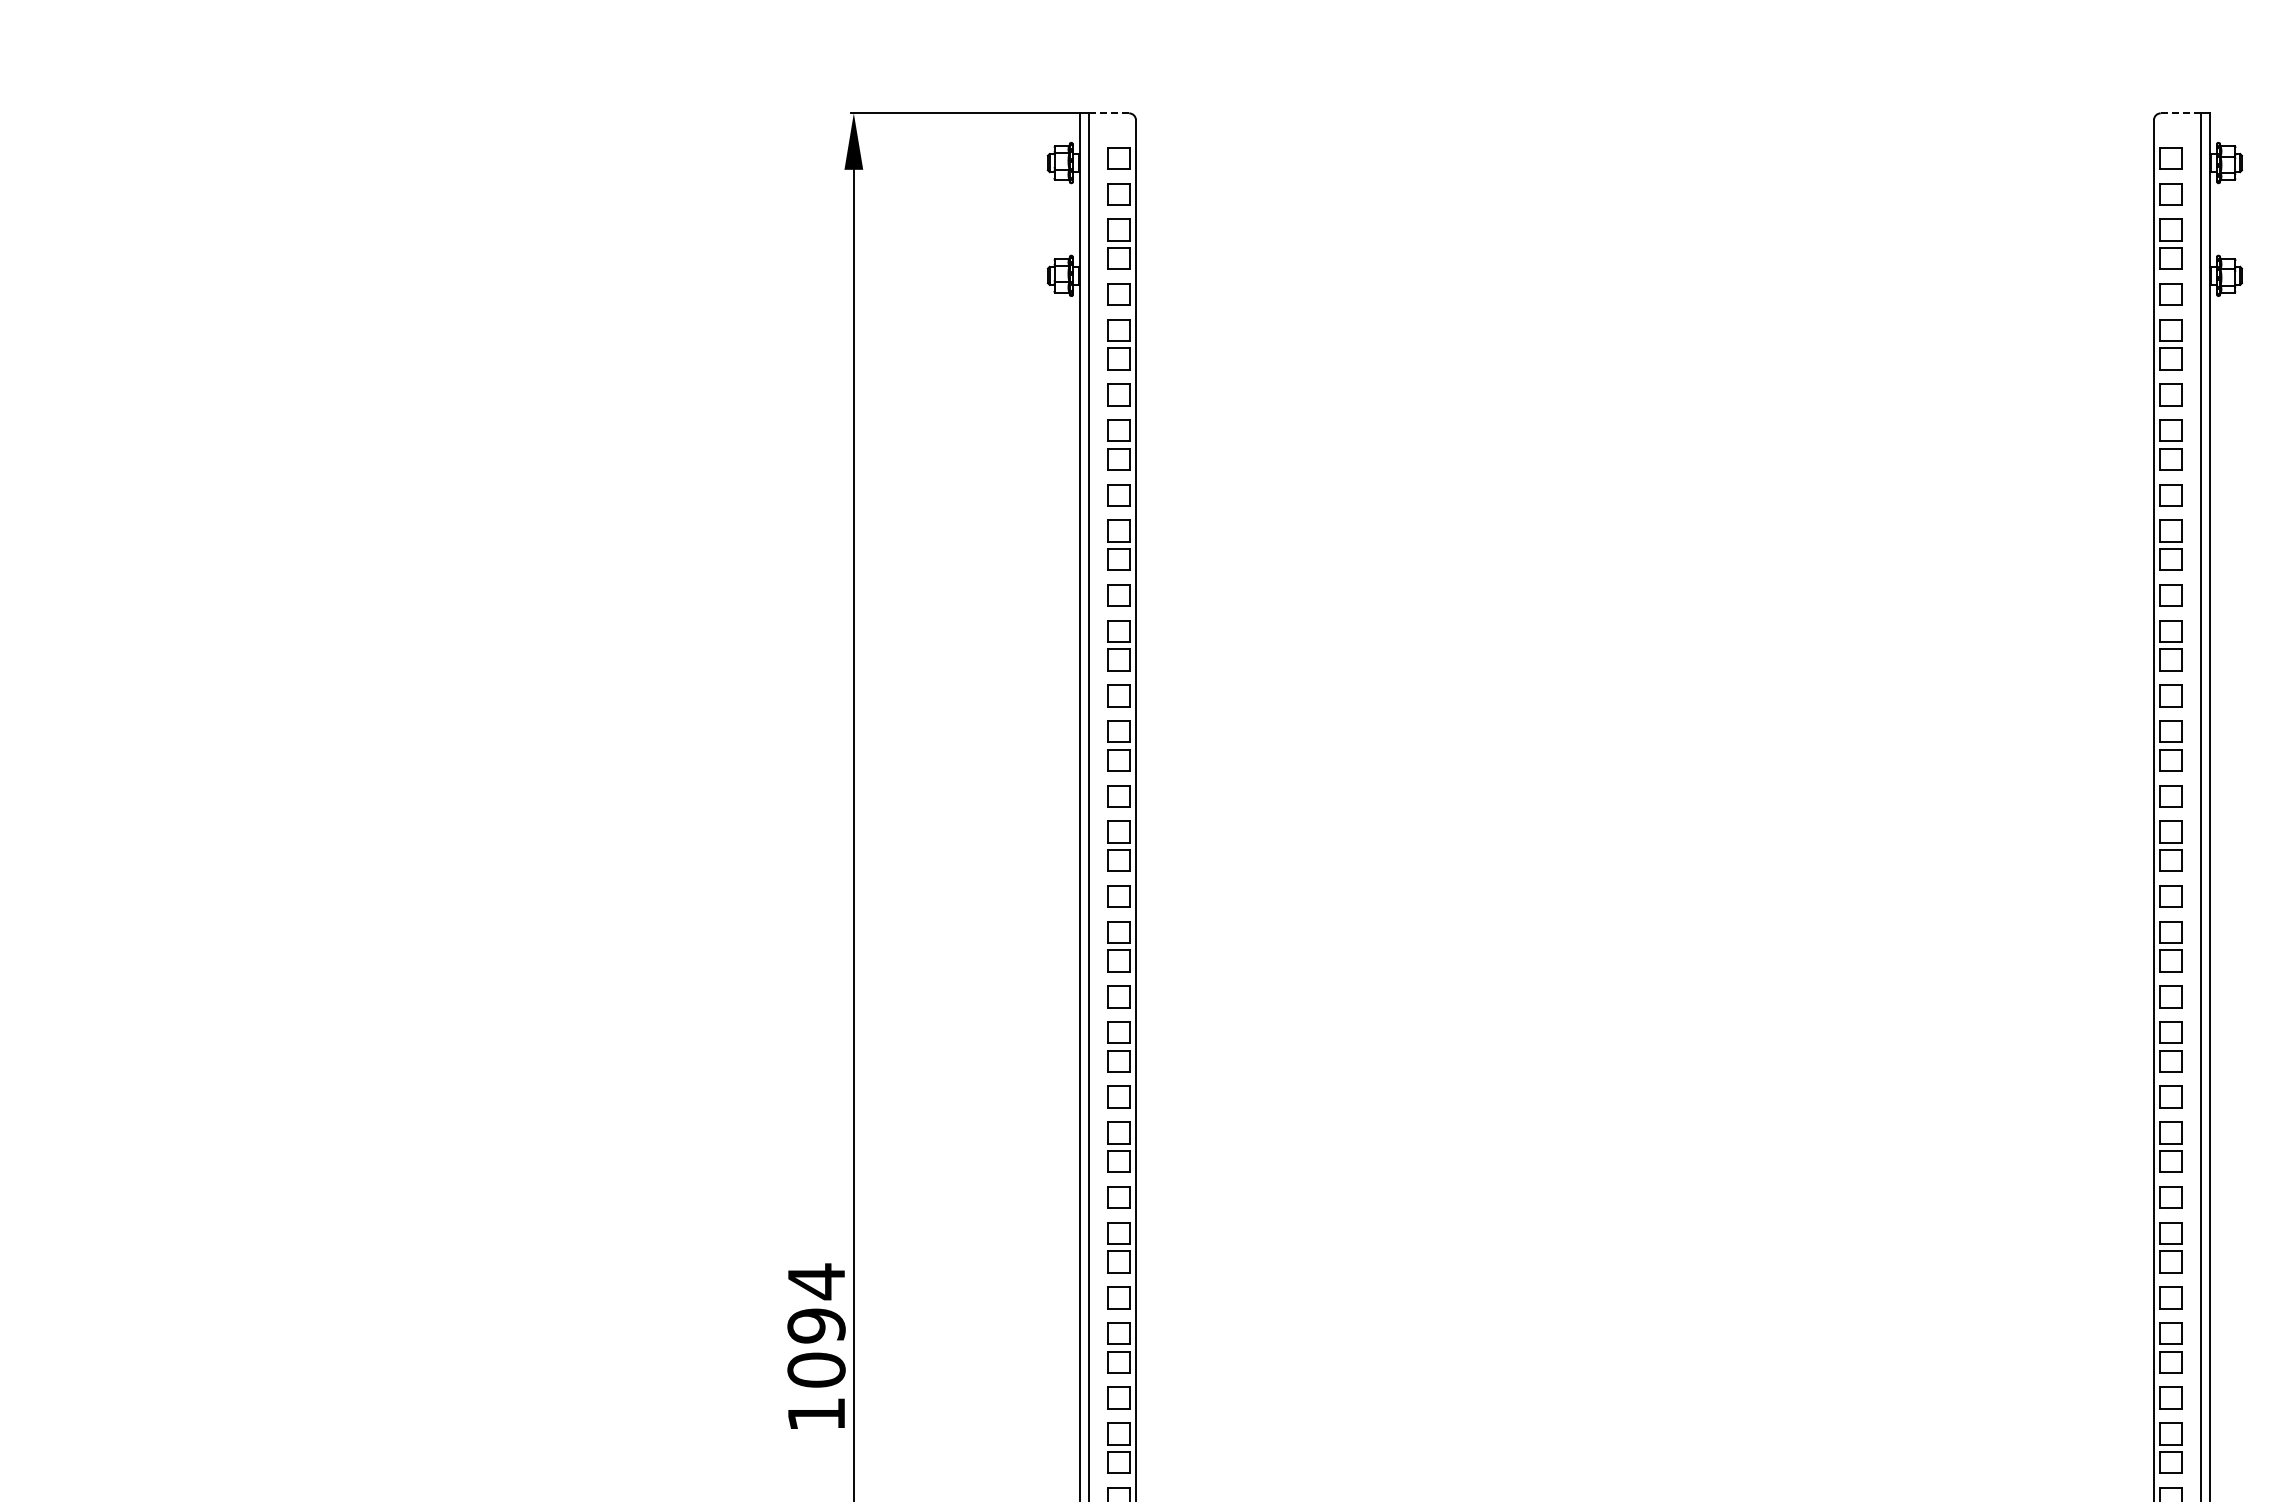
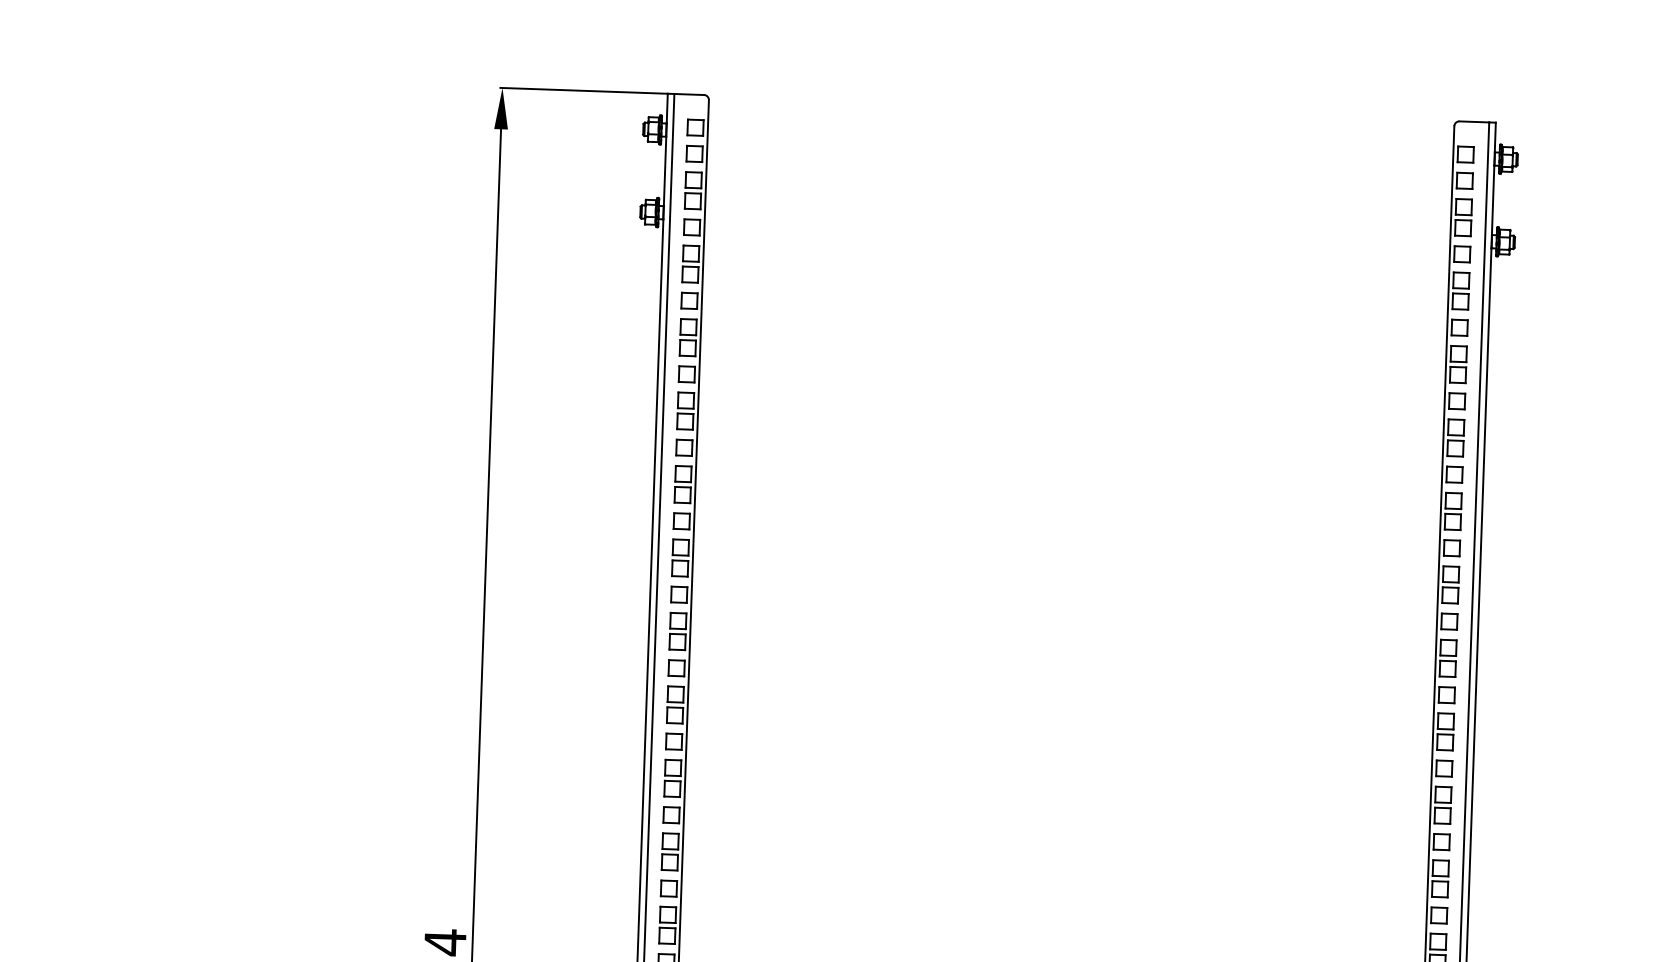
line: (1109, 113) -> (689, 94), dashed -> solid
line: (2181, 113) -> (1474, 122), dashed -> solid

